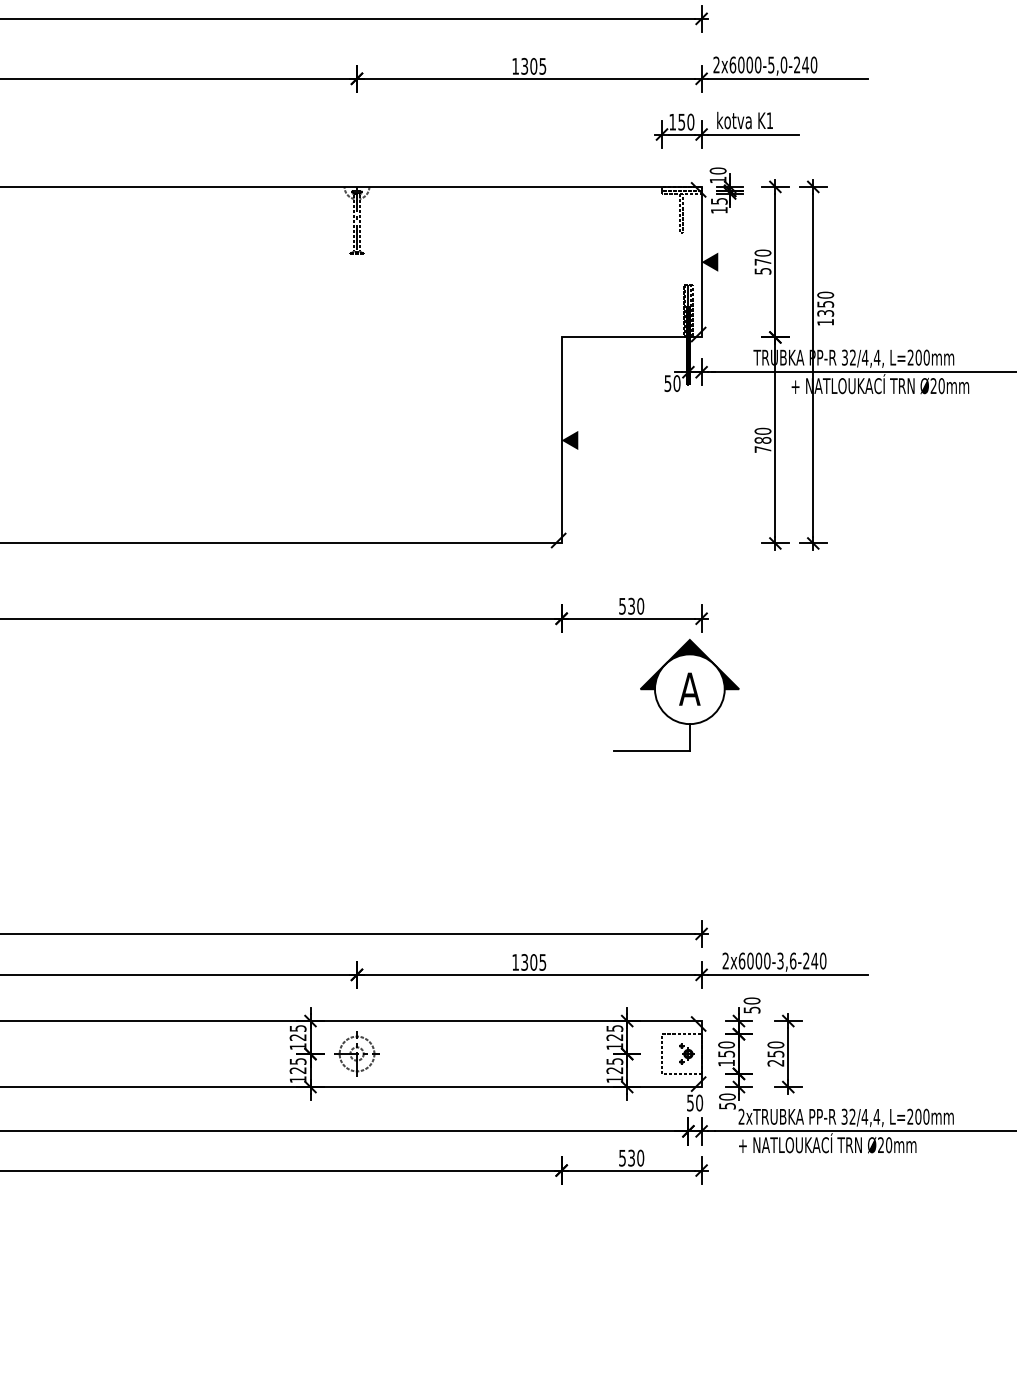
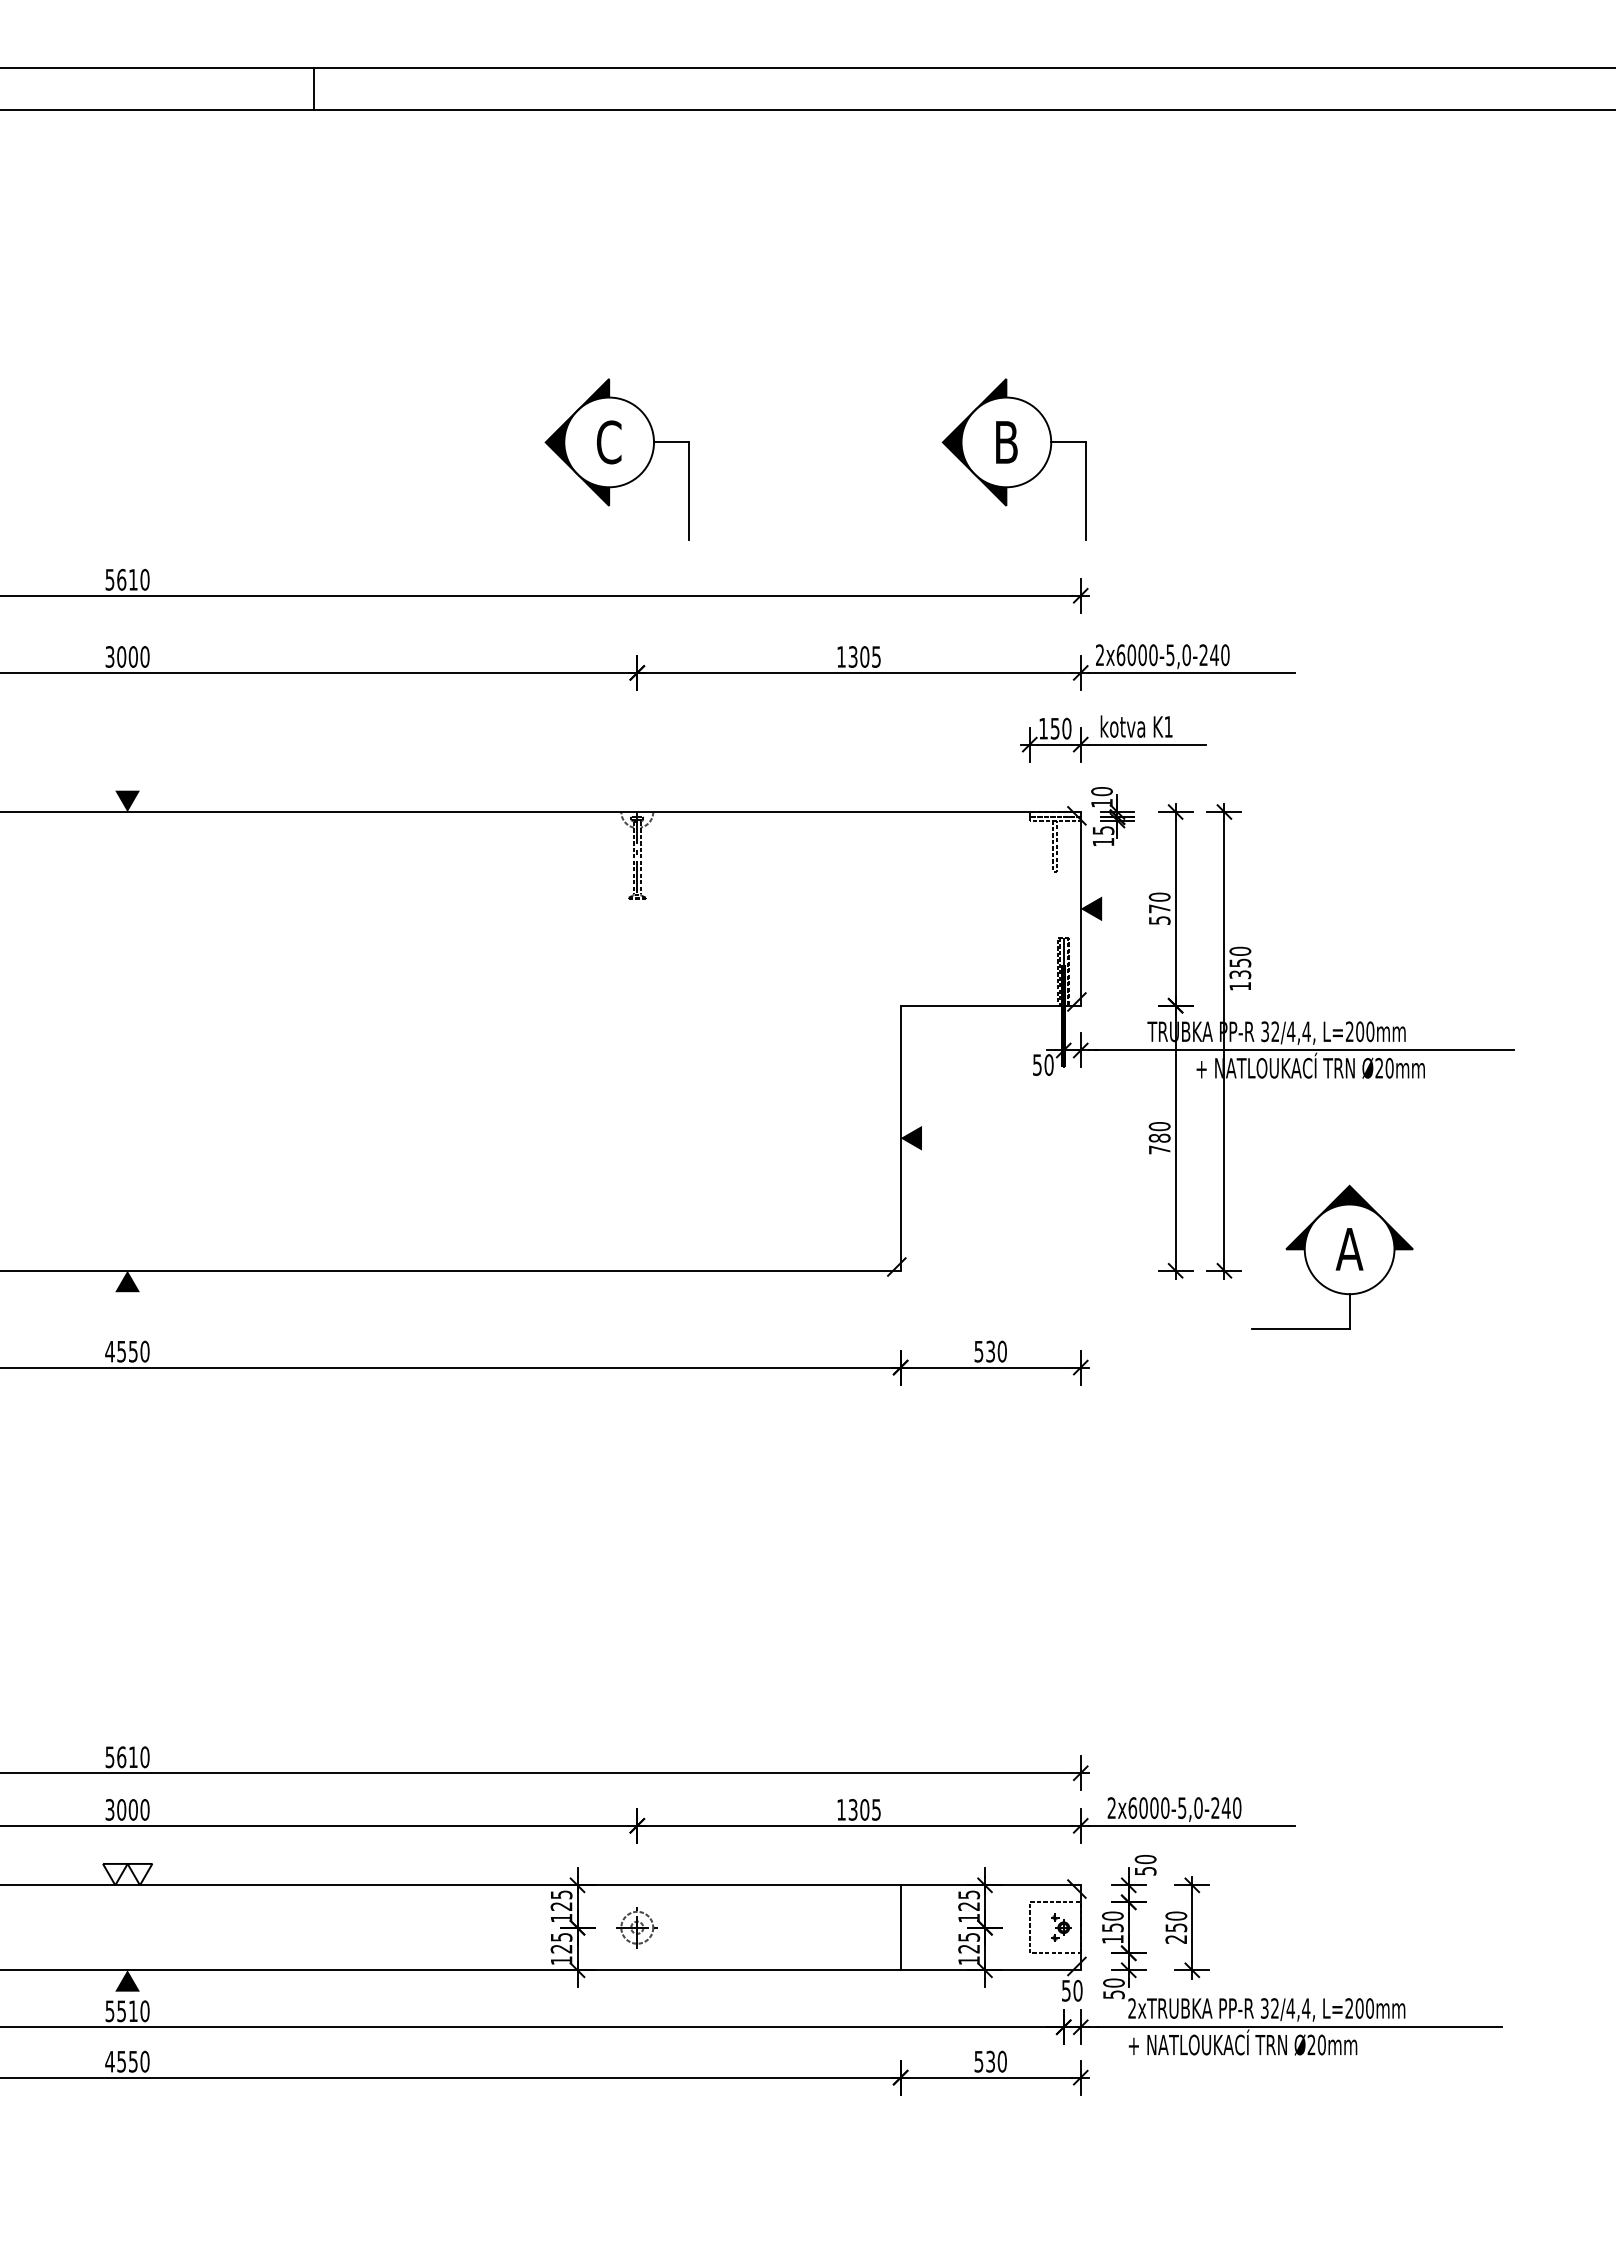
part: (676, 694) -> (1332, 1256), moved
text: (786, 960) -> (1190, 1807), 2x6000-3,6-240 -> 2x6000-5,0-240
part: (356, 1053) -> (636, 1927), size x0.71
line: (561, 1053) -> (900, 1927), added

